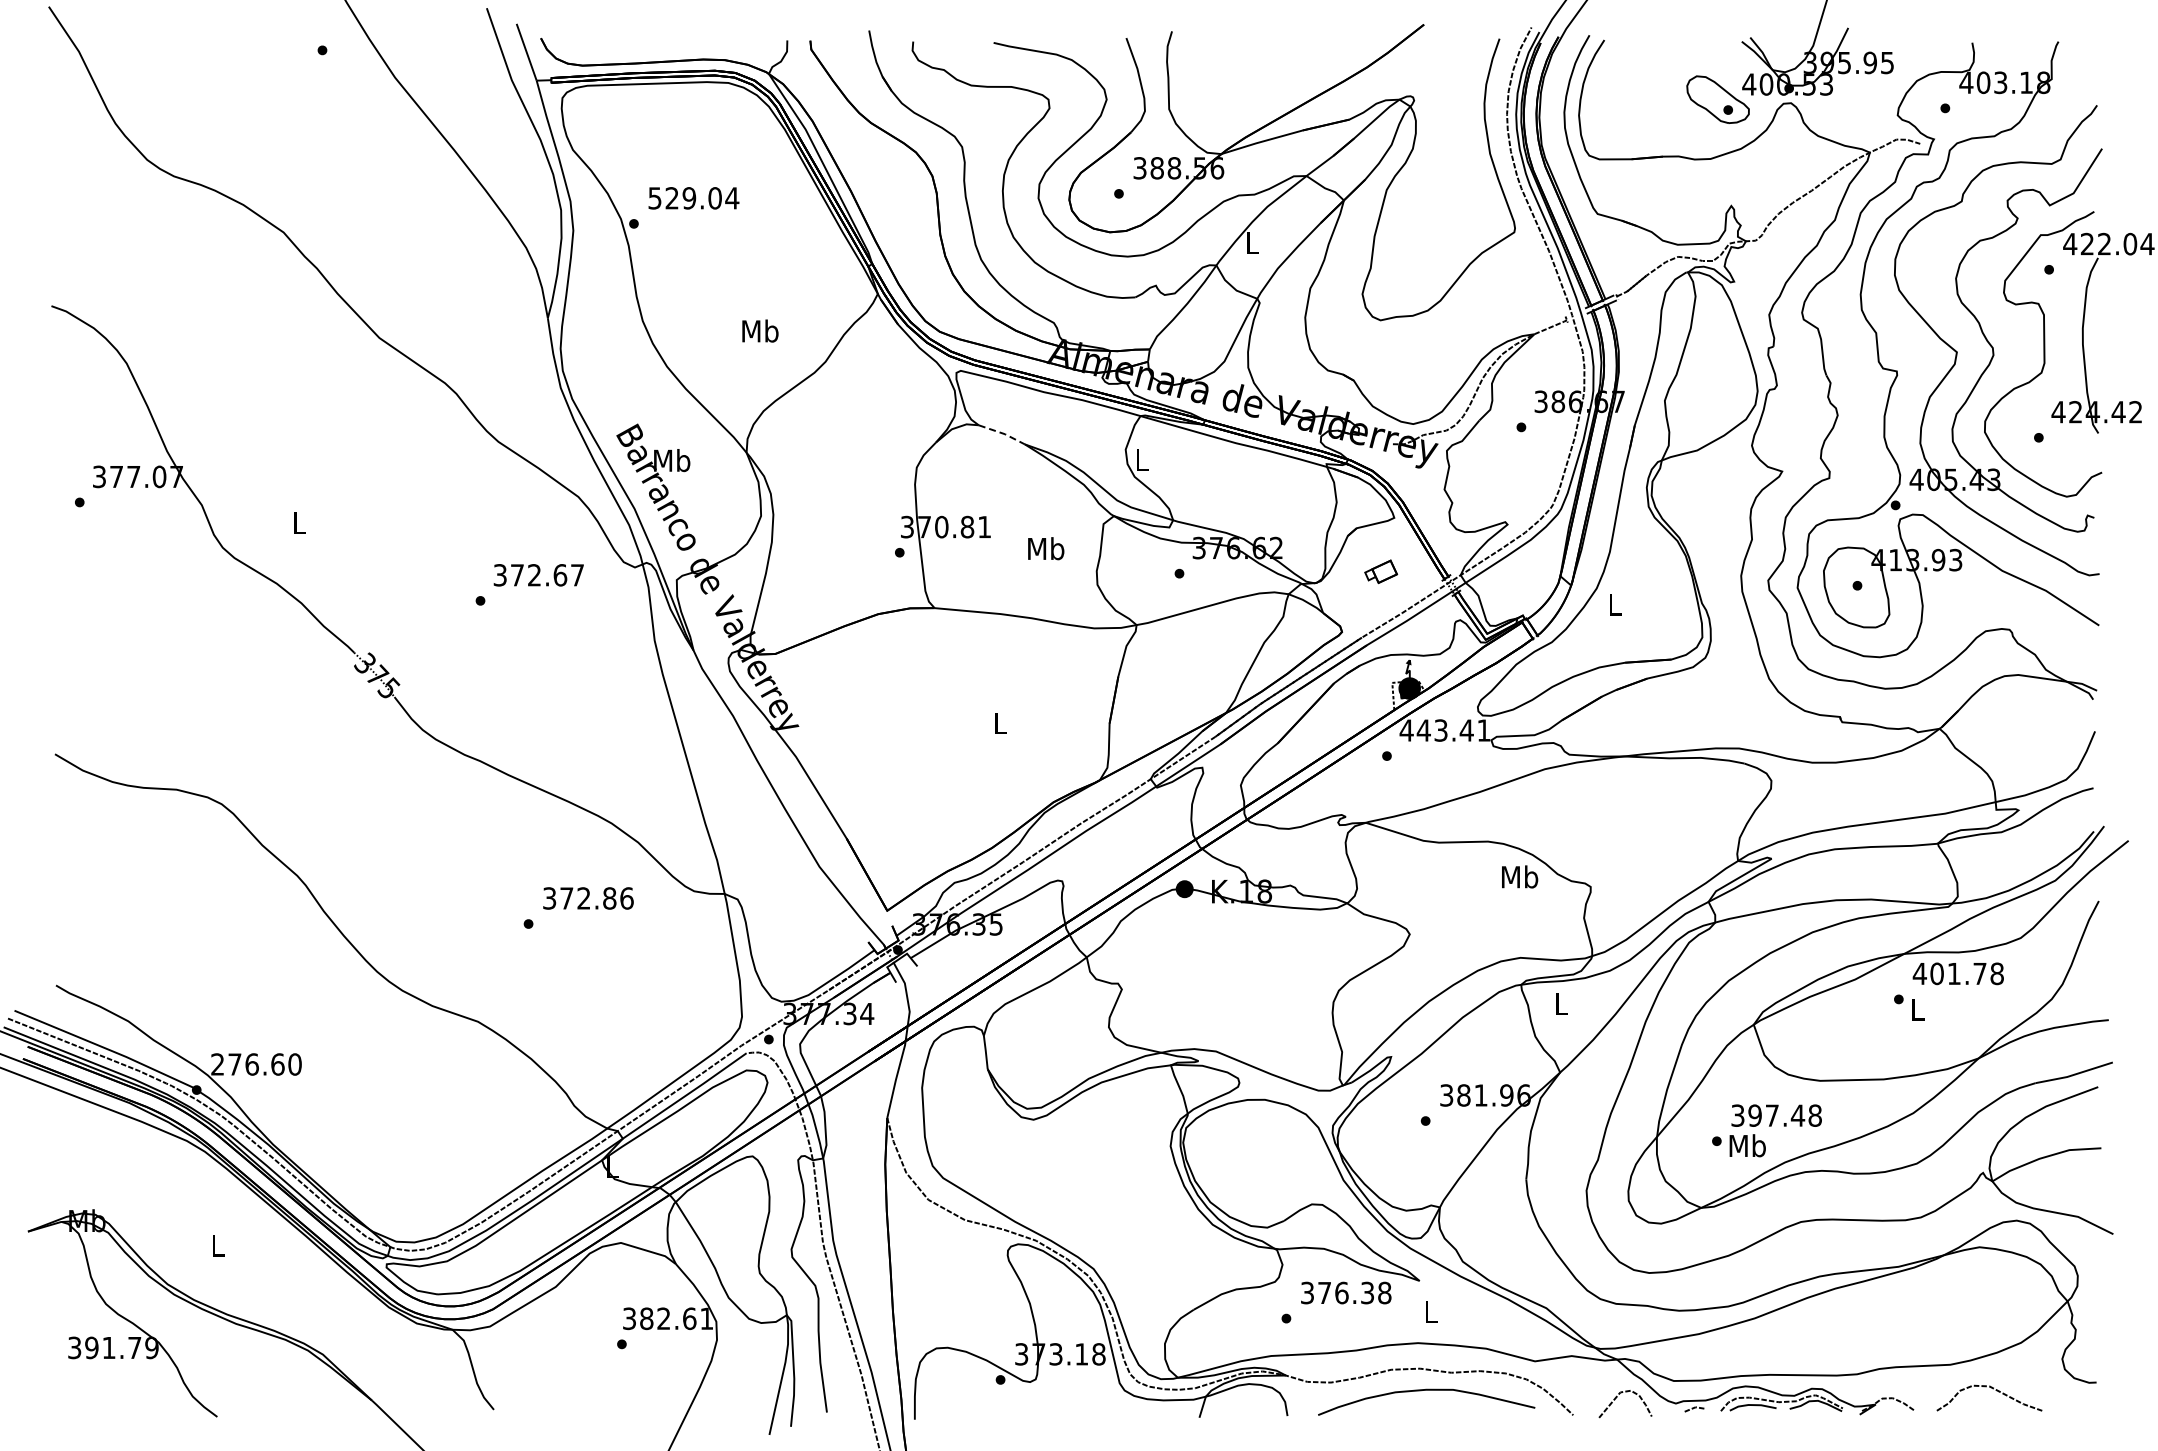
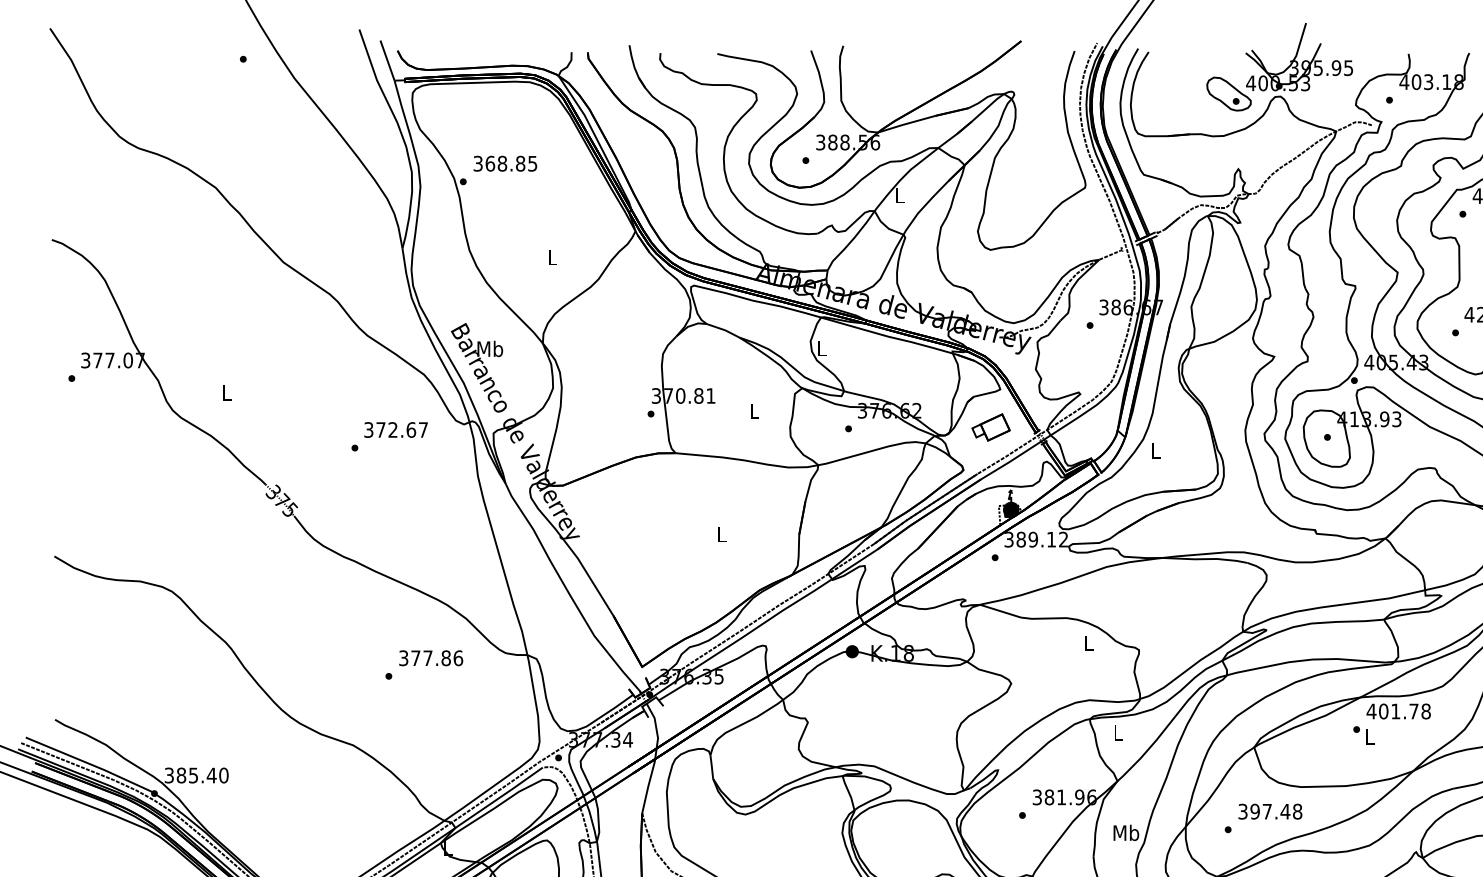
text: (694, 198) -> (506, 163), 529.04 -> 368.85
text: (760, 330) -> (552, 257), Mb -> L
line: (1003, 433) -> (724, 329), dashed -> solid
text: (1046, 548) -> (754, 411), Mb -> L
part: (1380, 571) -> (990, 427), size x1.67
text: (1444, 730) -> (1035, 539), 443.41 -> 389.12
text: (1520, 876) -> (1089, 642), Mb -> L
text: (583, 898) -> (427, 658), 372.86 -> 377.86
text: (247, 1064) -> (190, 775), 276.60 -> 385.40
text: (1747, 1145) -> (1126, 832), moved

